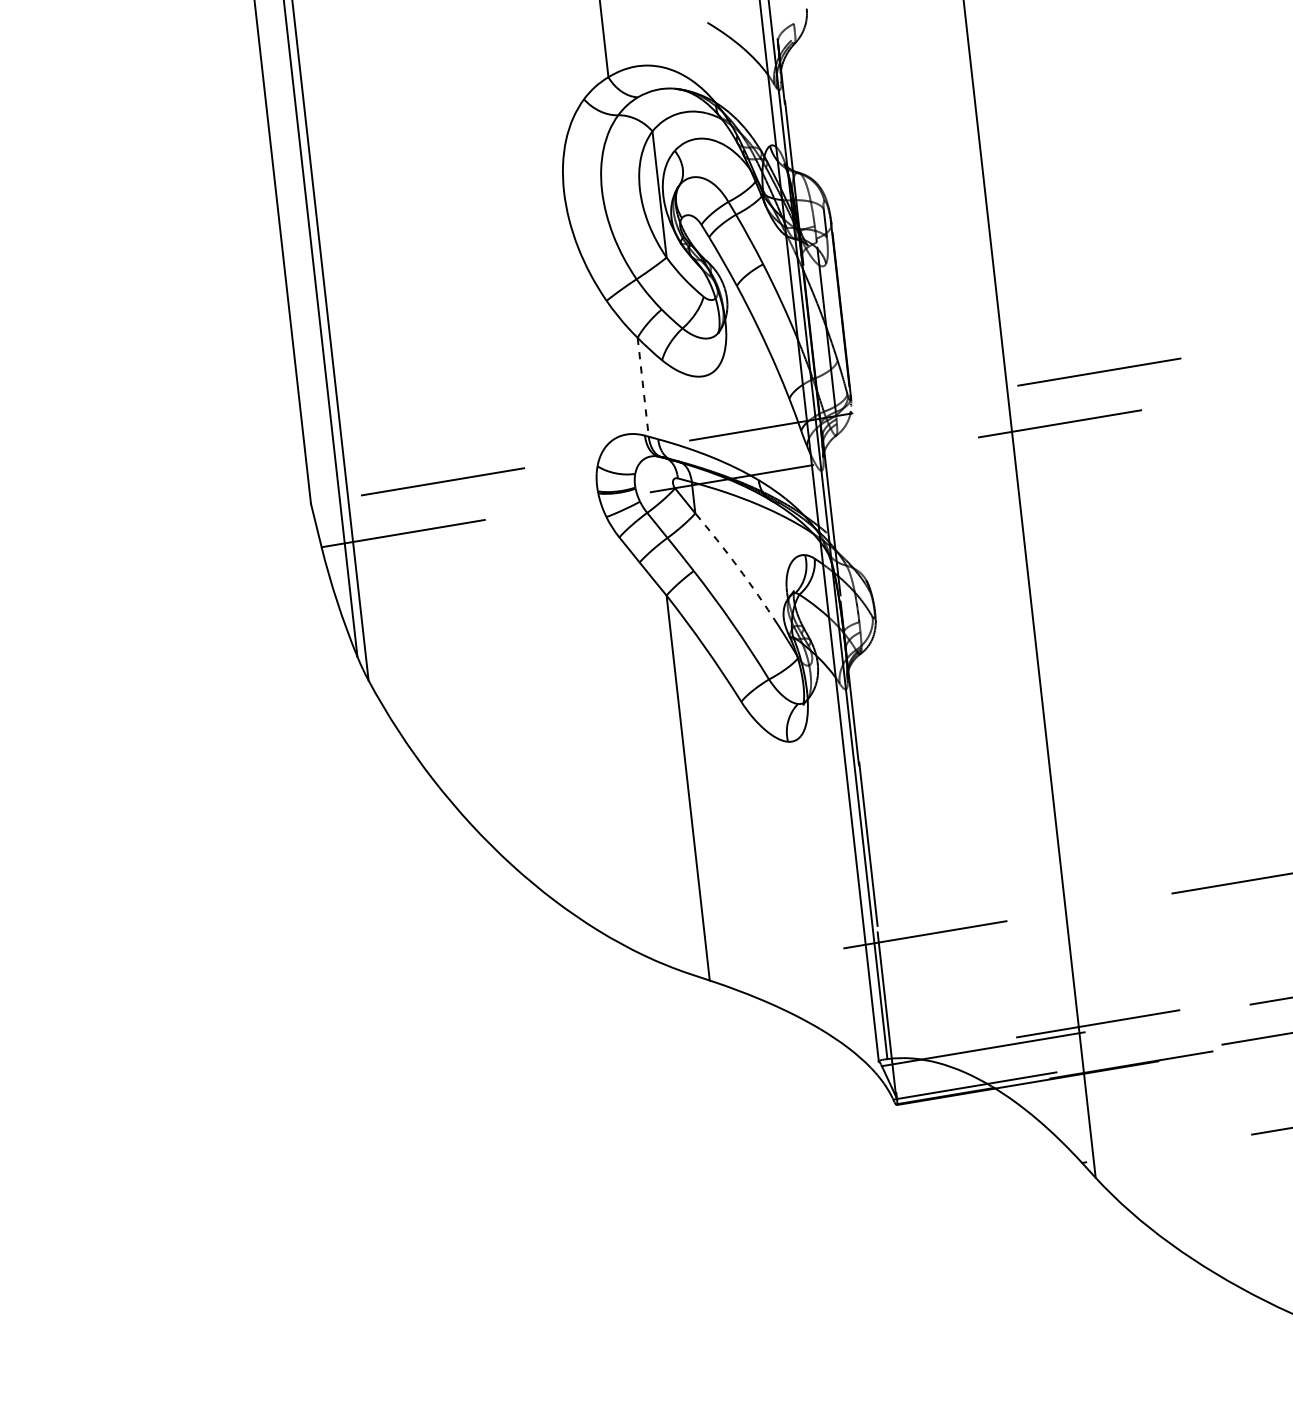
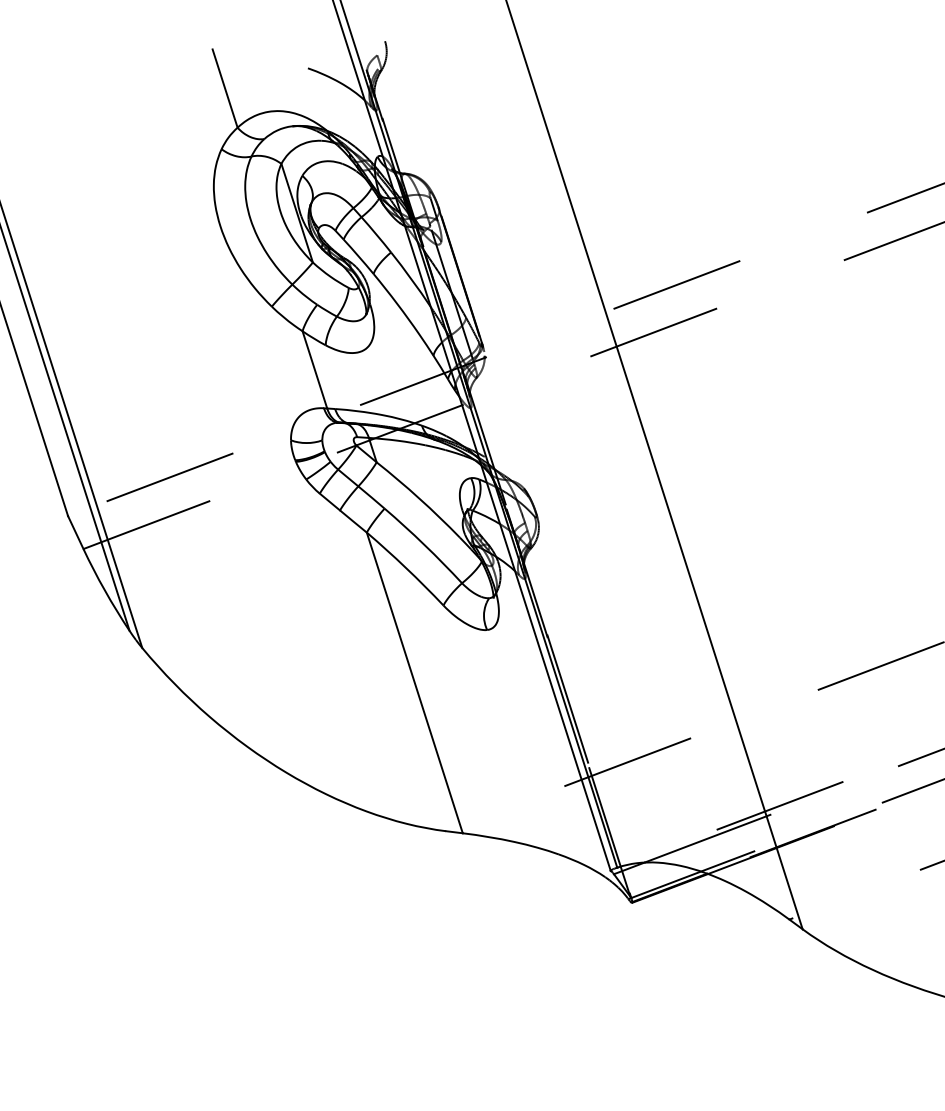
line: (643, 387) -> (315, 370), dashed -> solid
arc: (738, 567) -> (419, 498), dashed -> solid

